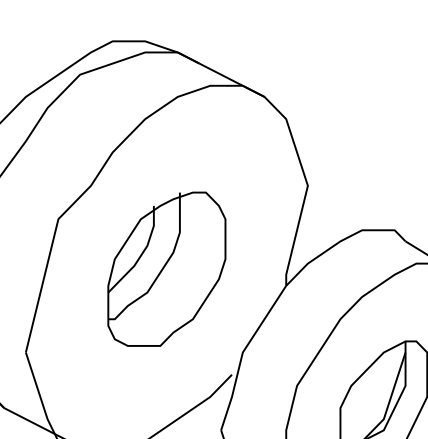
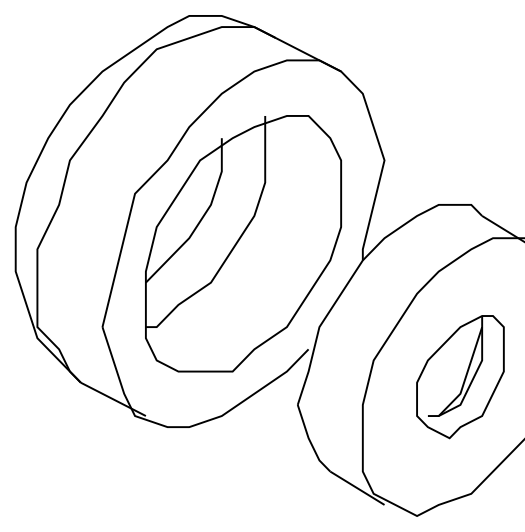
part: (166, 268) -> (243, 243), size x1.67

